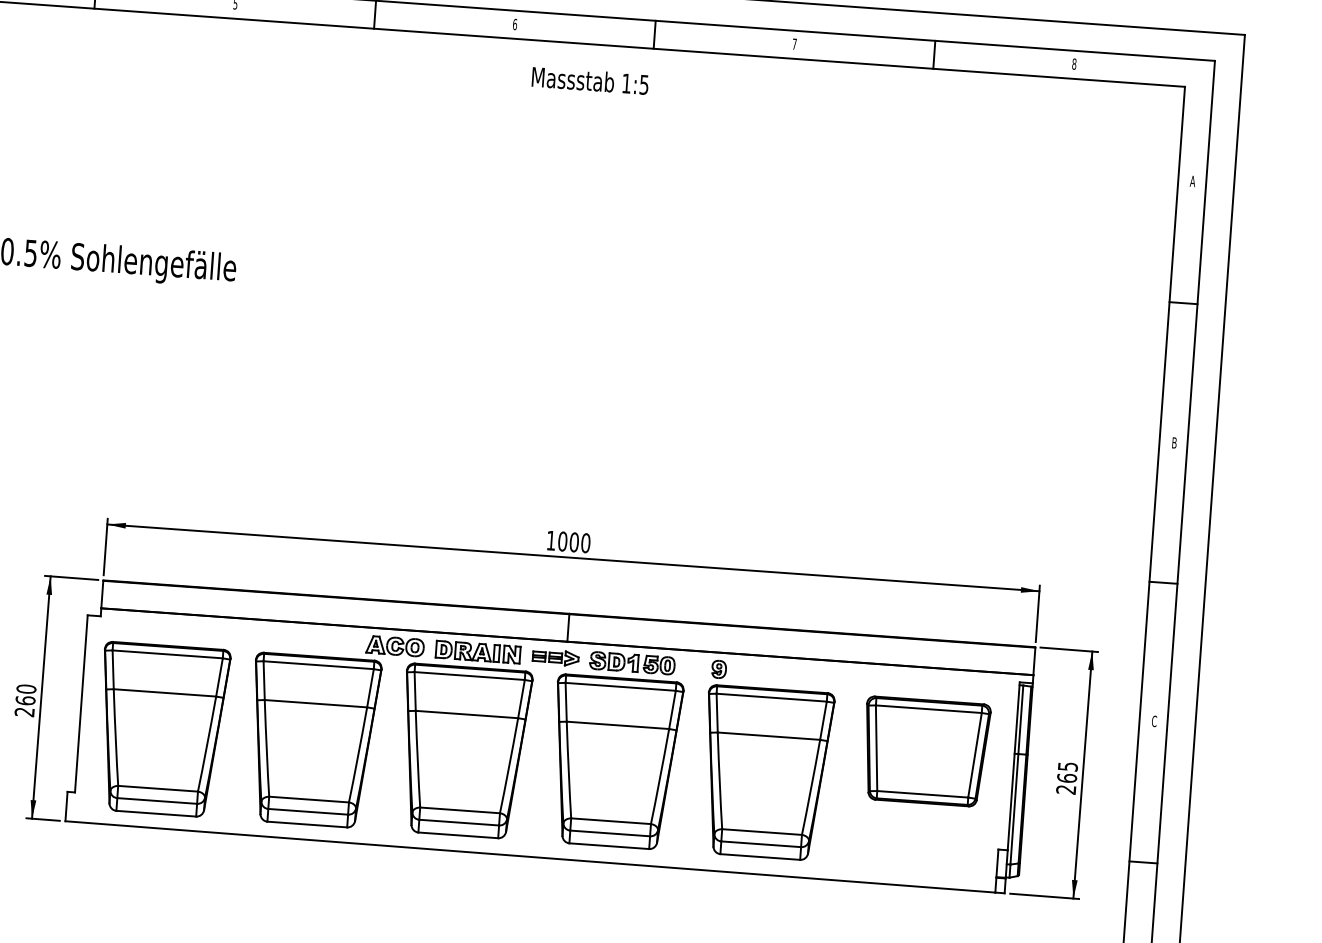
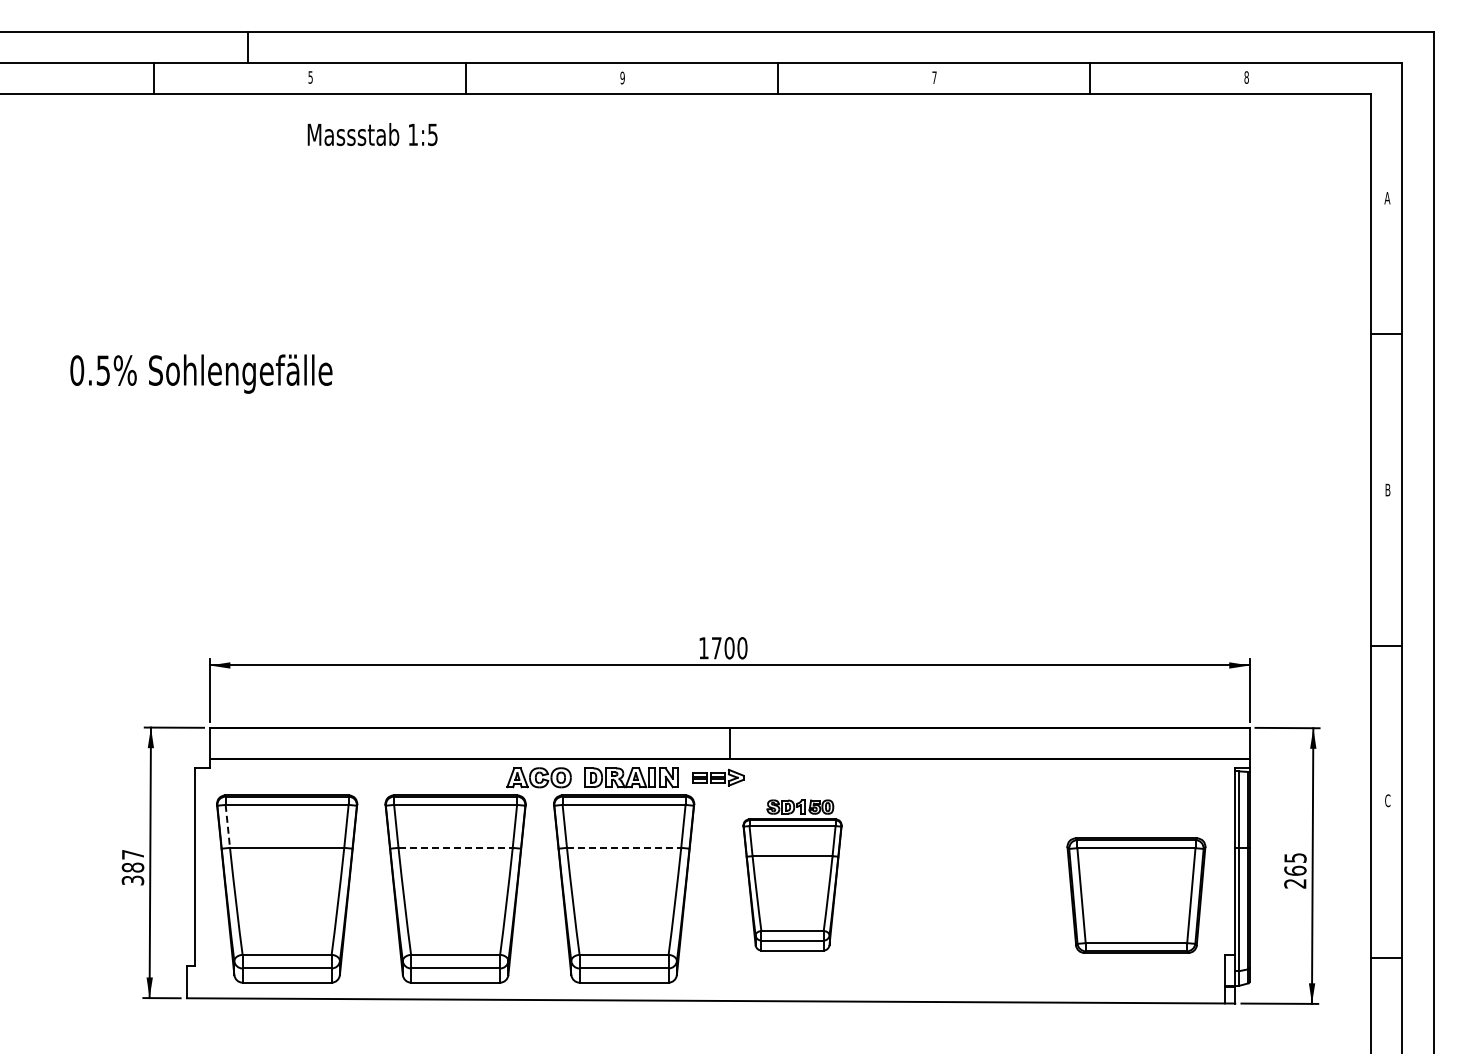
text: (515, 24) -> (622, 77), 6 -> 9
text: (590, 80) -> (372, 134), moved
text: (562, 541) -> (716, 648), 1000 -> 1700
line: (112, 669) -> (227, 826), solid -> dashed
text: (25, 700) -> (132, 867), 260 -> 387
line: (316, 703) -> (456, 847), solid -> dashed
line: (467, 714) -> (624, 847), solid -> dashed
part: (616, 750) -> (792, 875), size x0.7
part: (925, 751) -> (1136, 895), moved
part: (767, 760) -> (961, 875), removed

